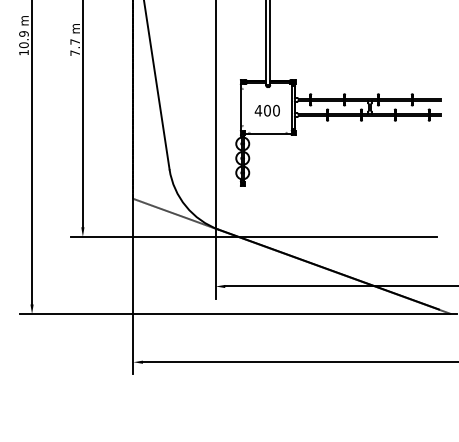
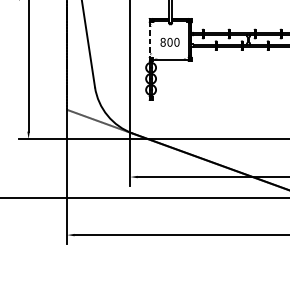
line: (241, 108) -> (150, 40), solid -> dashed
text: (258, 110) -> (163, 42), 400 -> 800

